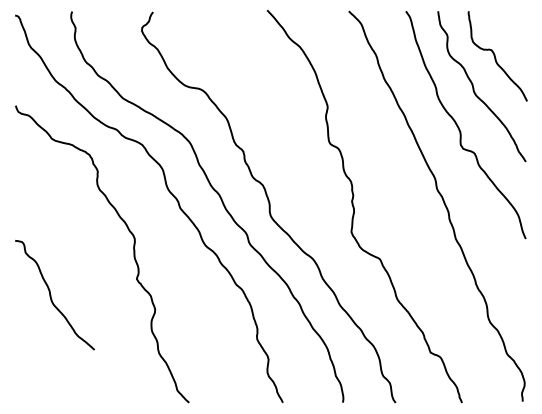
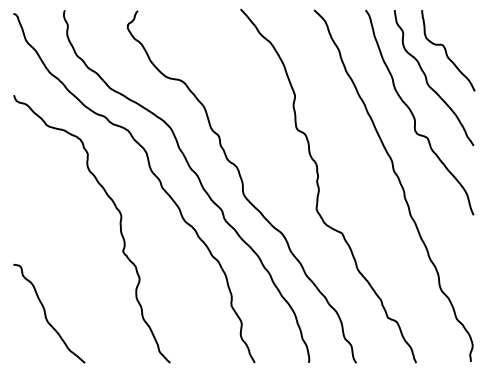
curve: (51, 295) -> (46, 314), moved

